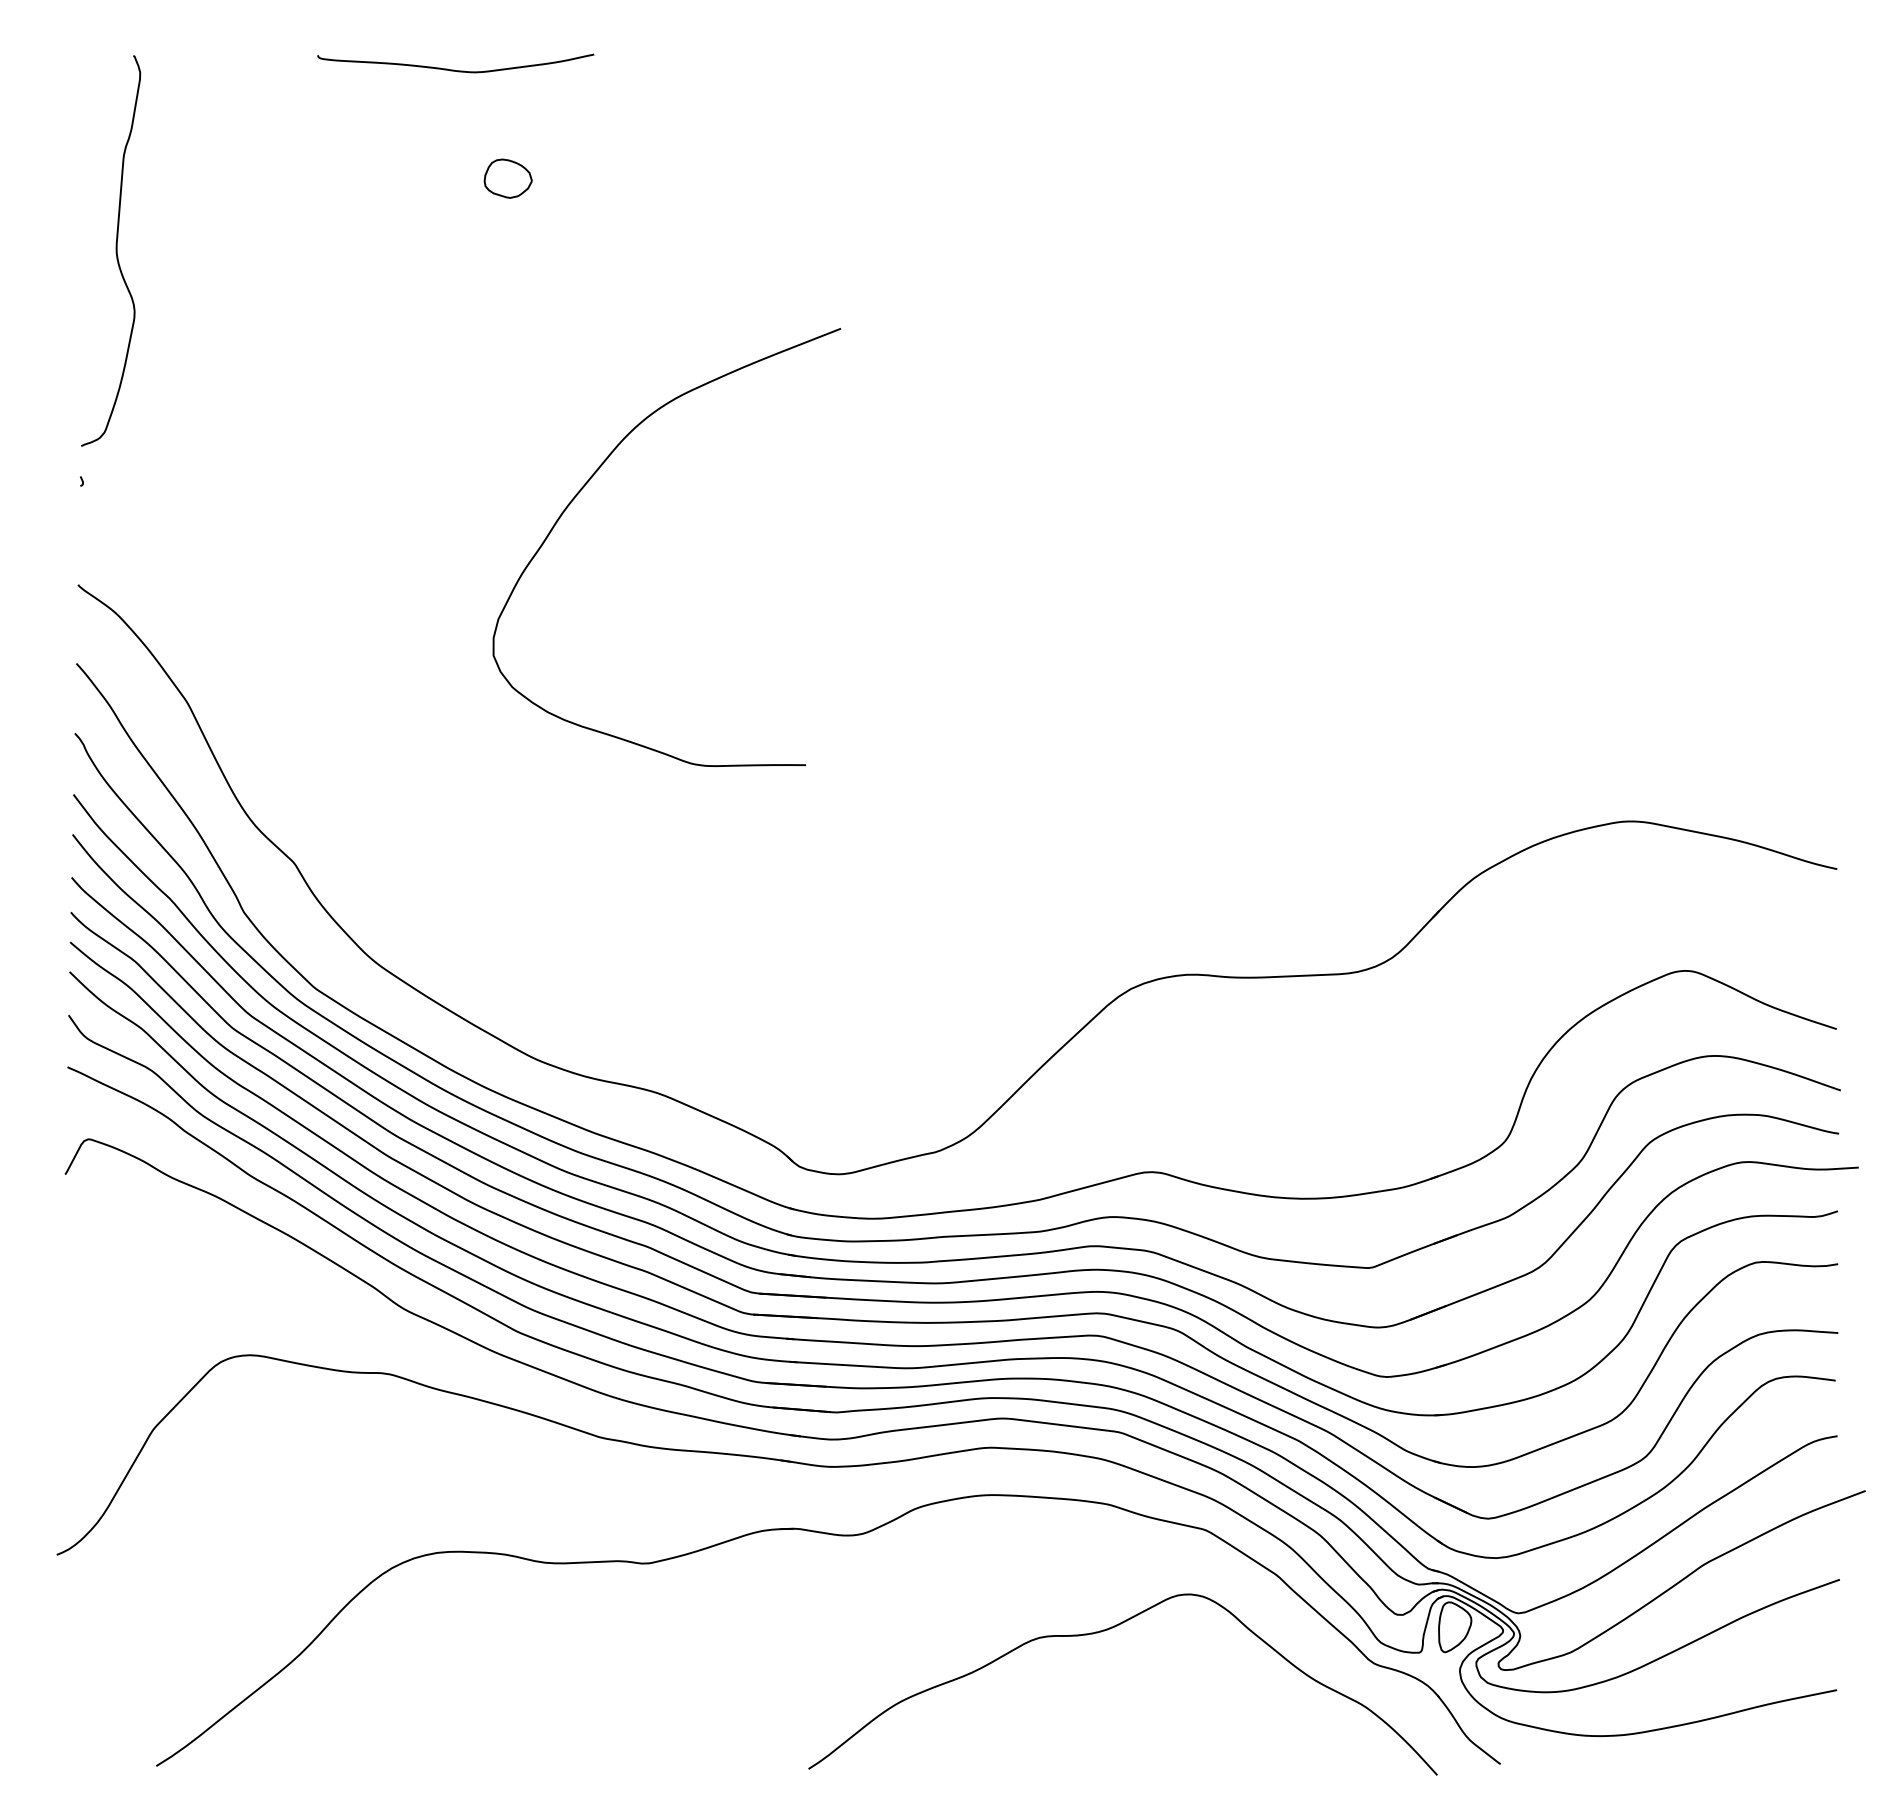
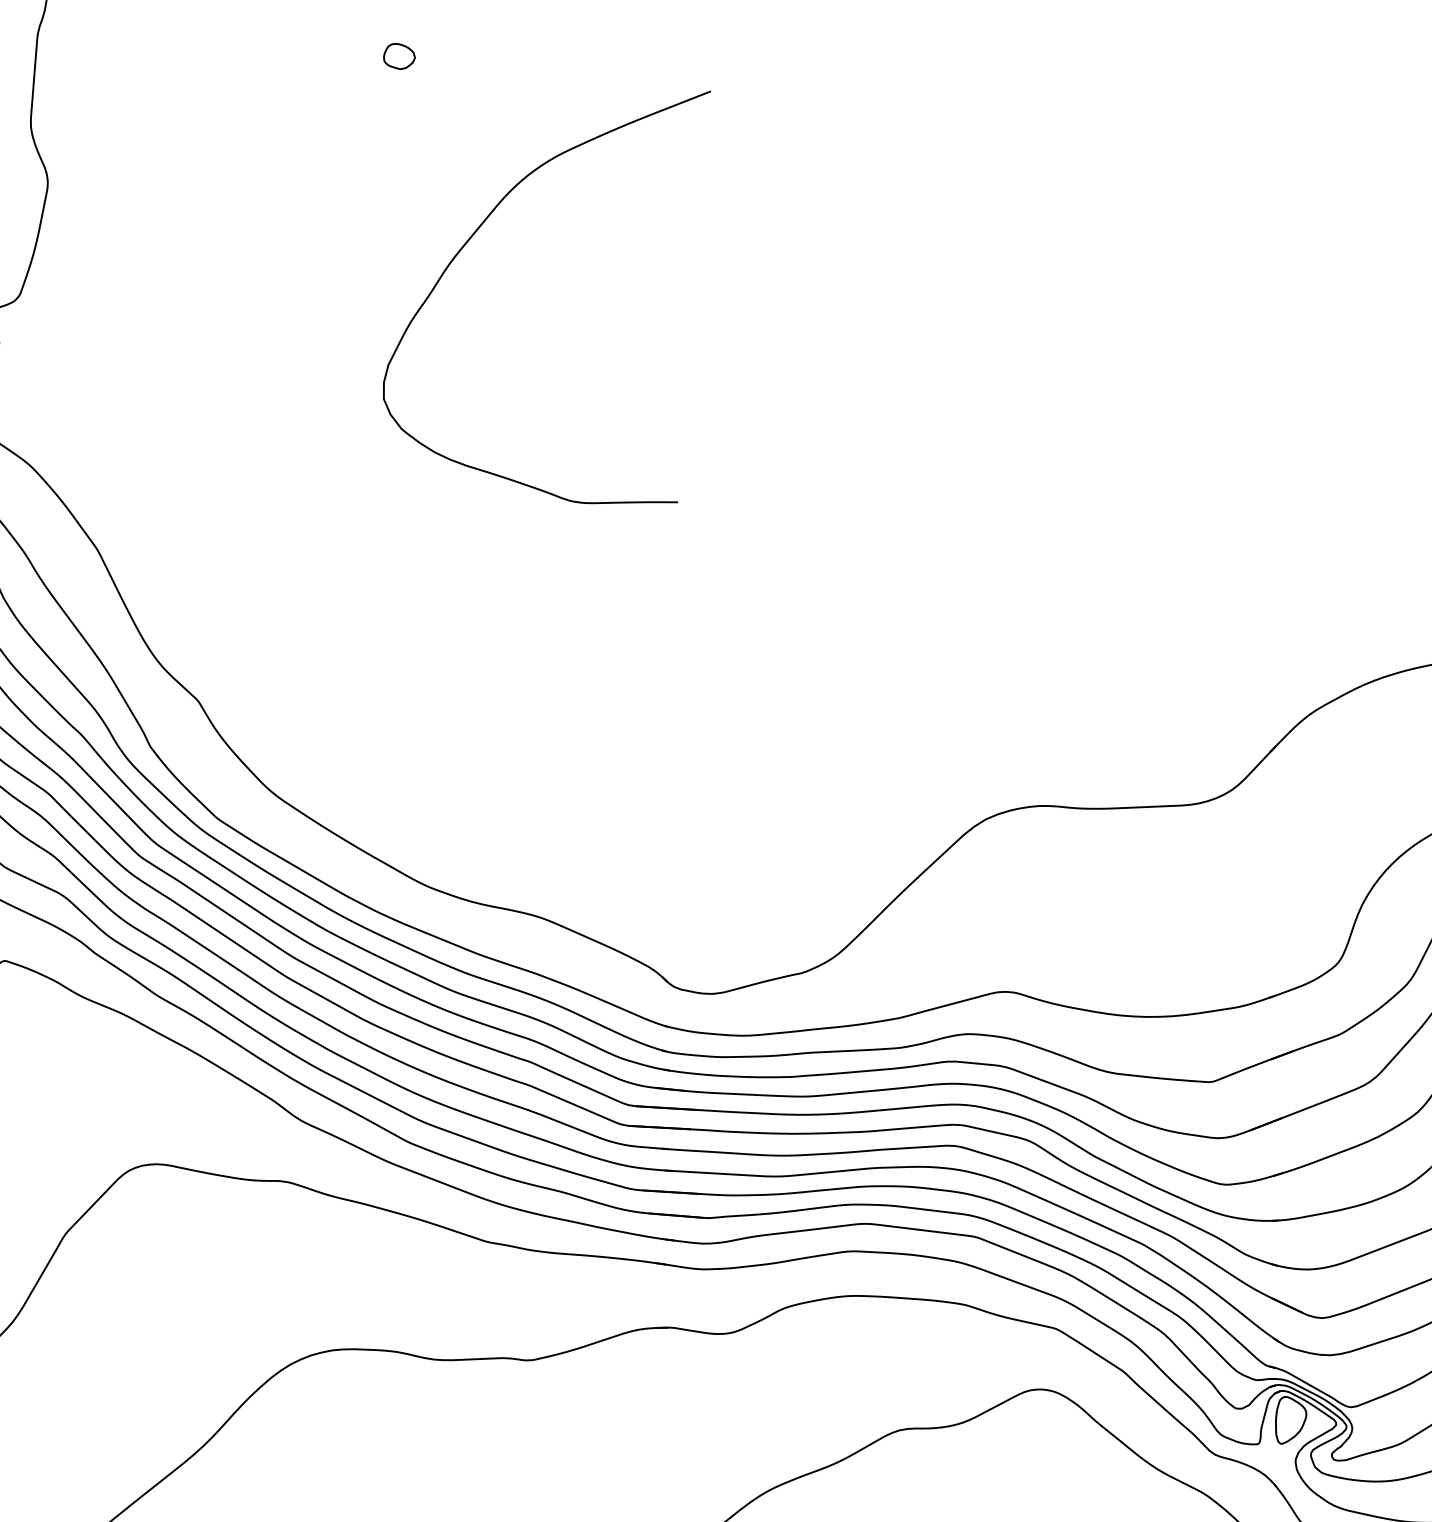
part: (507, 178) -> (398, 56), size x0.7
curve: (589, 481) -> (474, 235), moved

